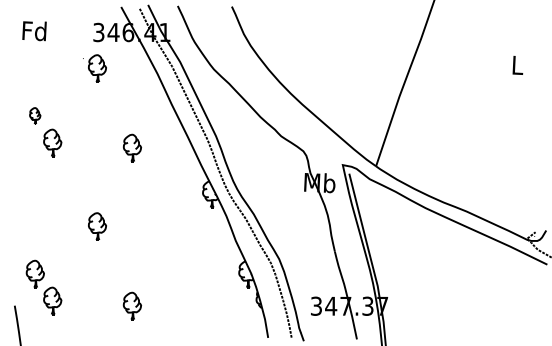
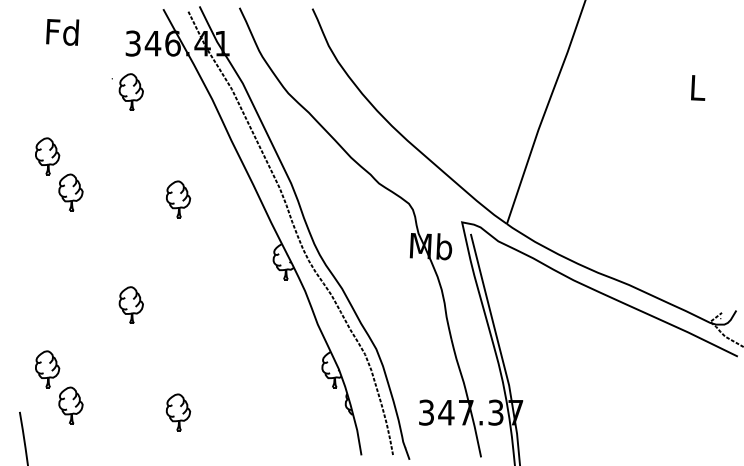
text: (34, 31) -> (62, 32), moved
part: (34, 115) -> (46, 155), size x1.67

